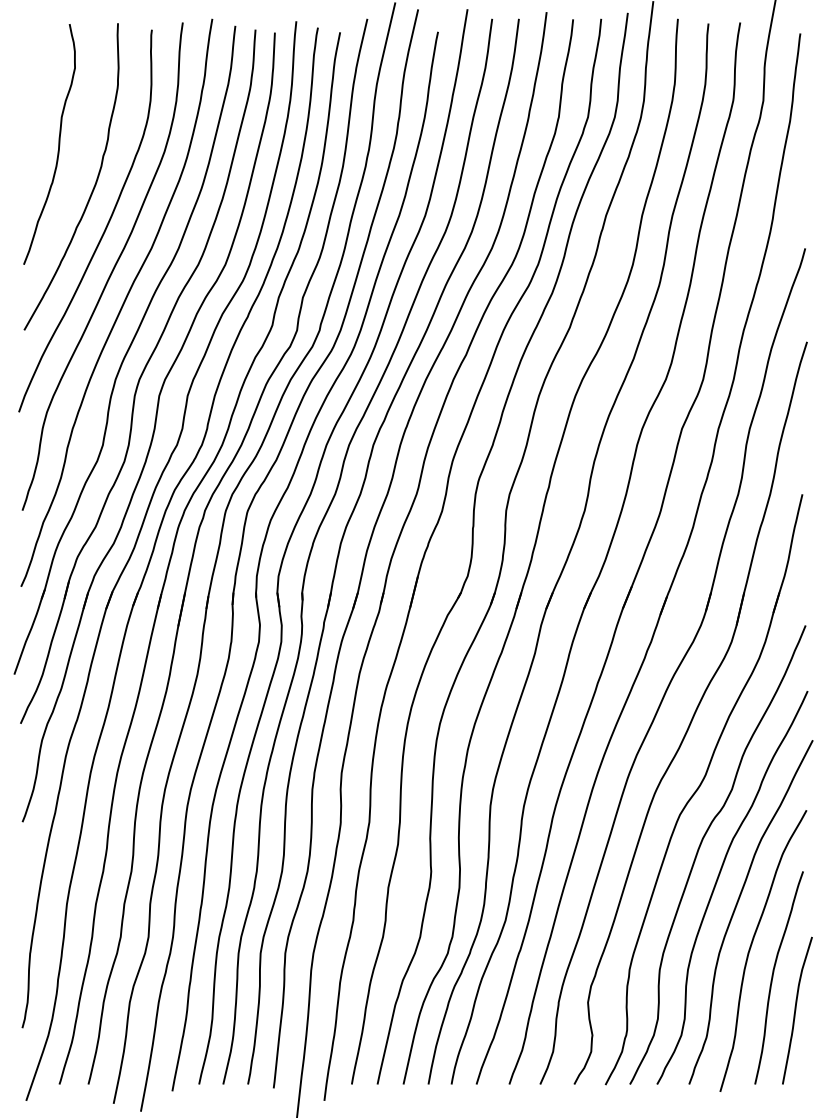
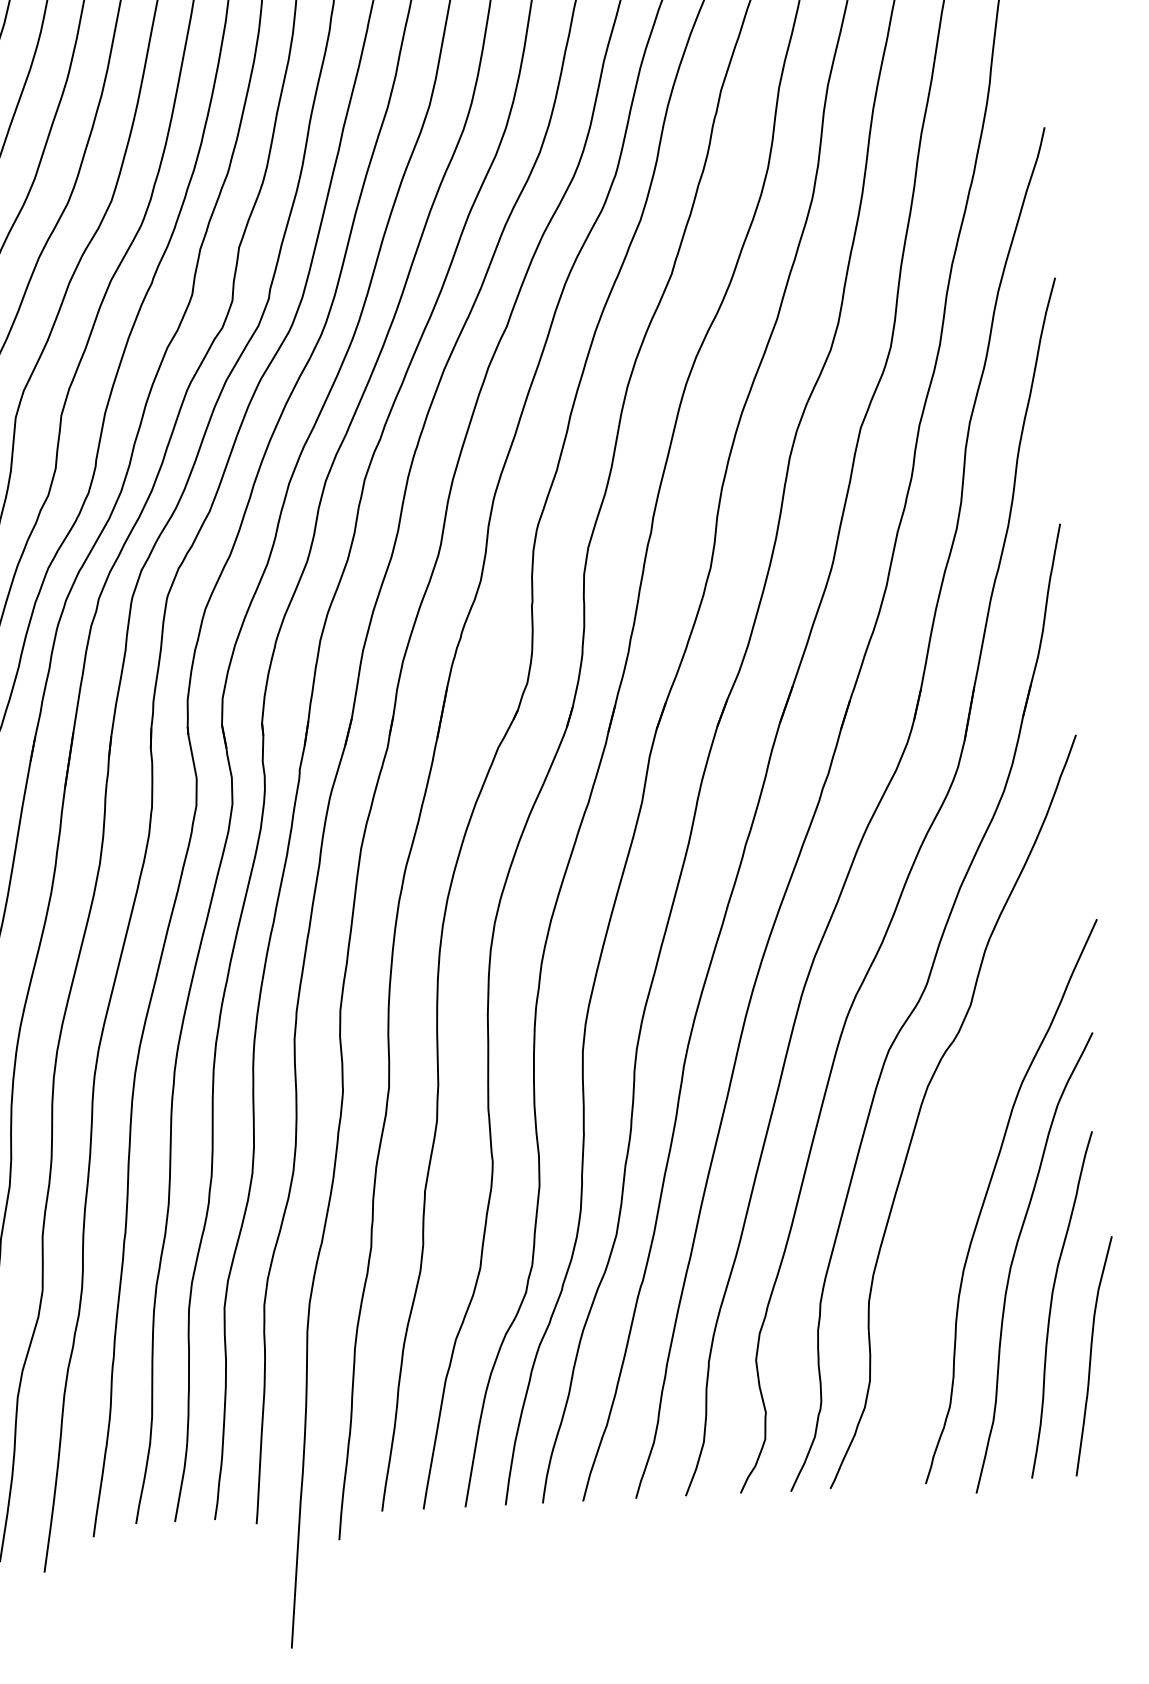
curve: (717, 882) -> (954, 1156), removed

